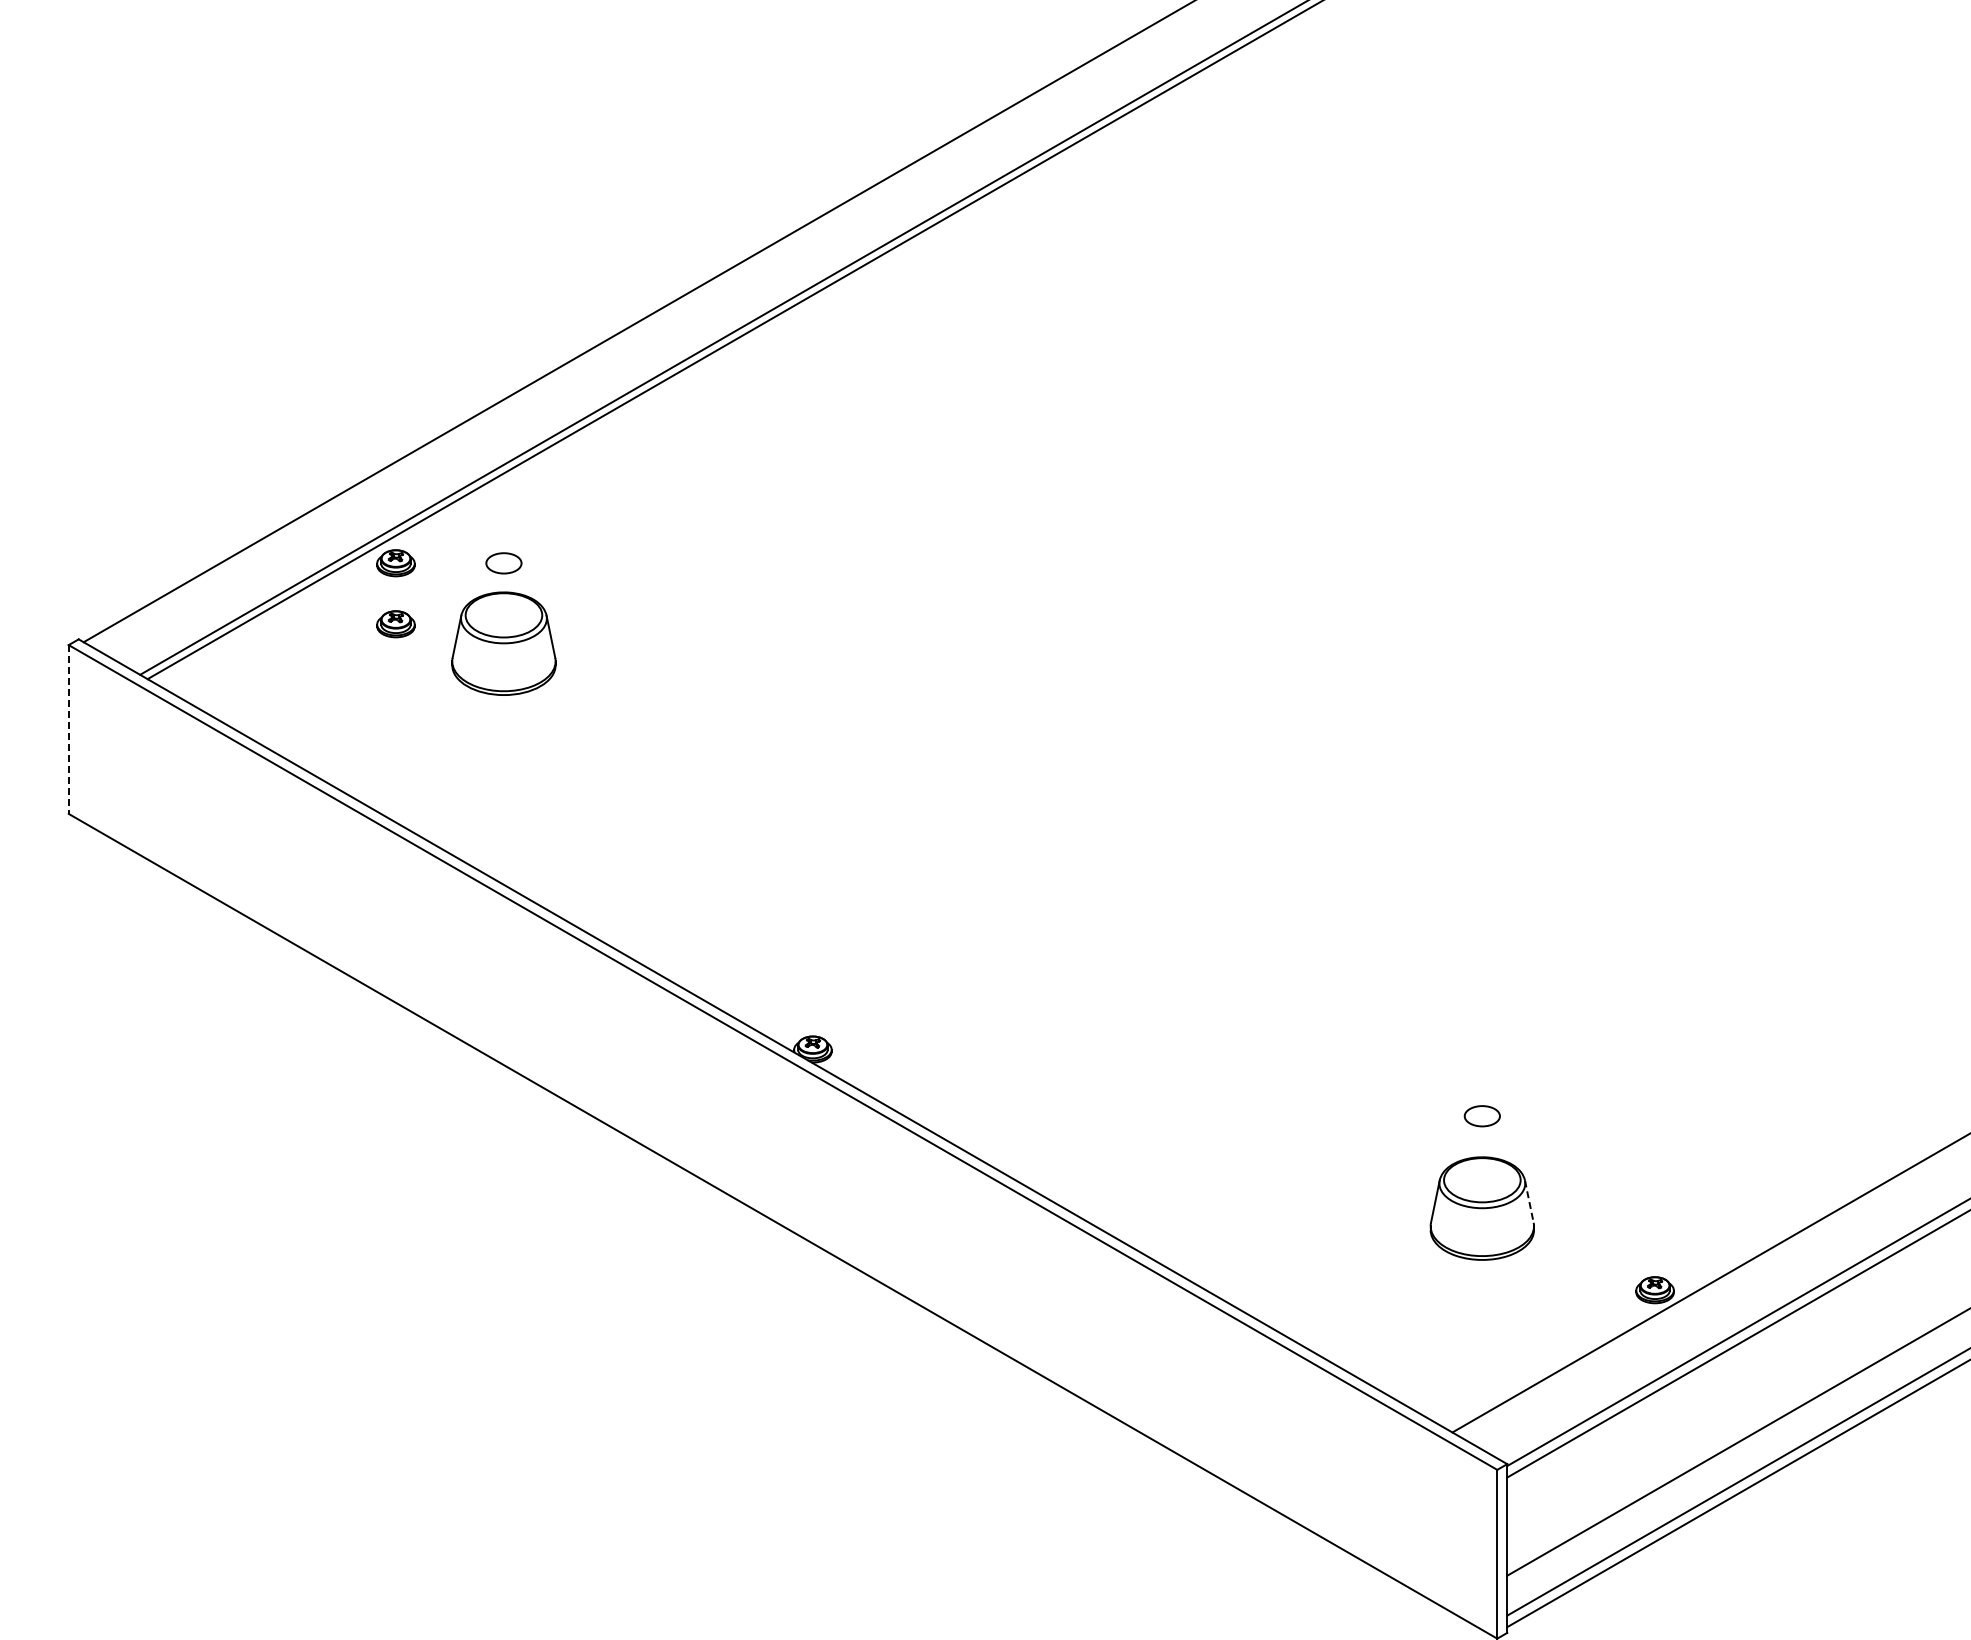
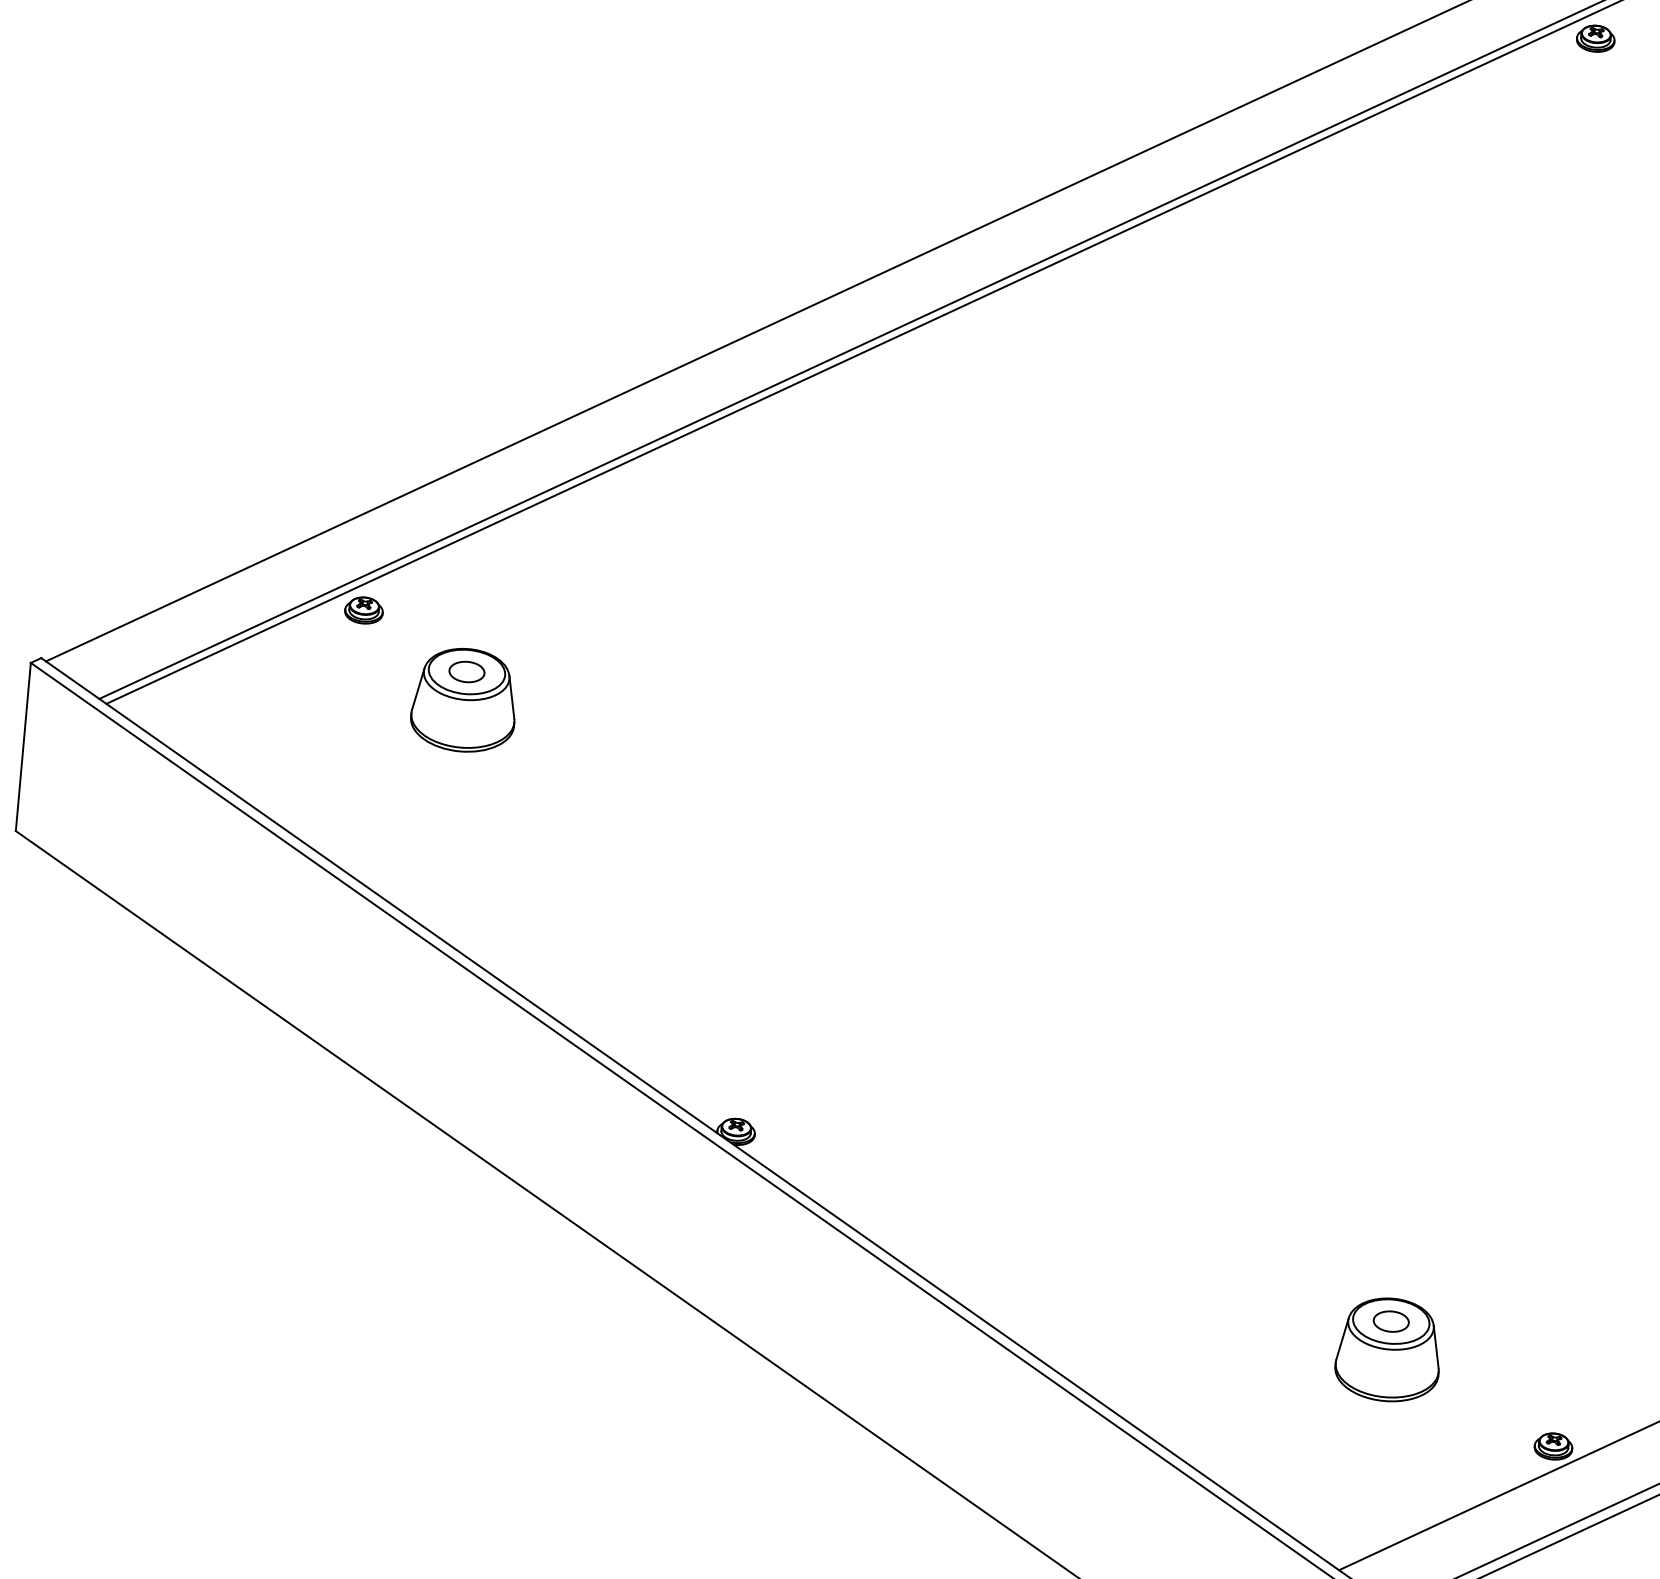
part: (503, 563) -> (466, 672), moved
part: (395, 624) -> (358, 671), removed
line: (68, 730) -> (23, 747), dashed -> solid
part: (1481, 1116) -> (1390, 1321), moved
line: (1529, 1201) -> (1436, 1346), dashed -> solid

